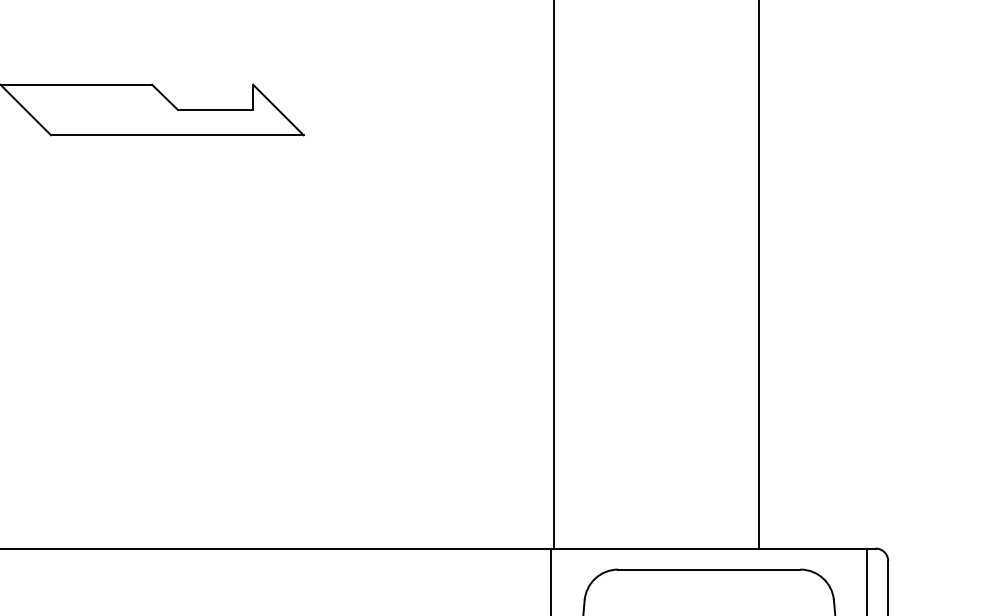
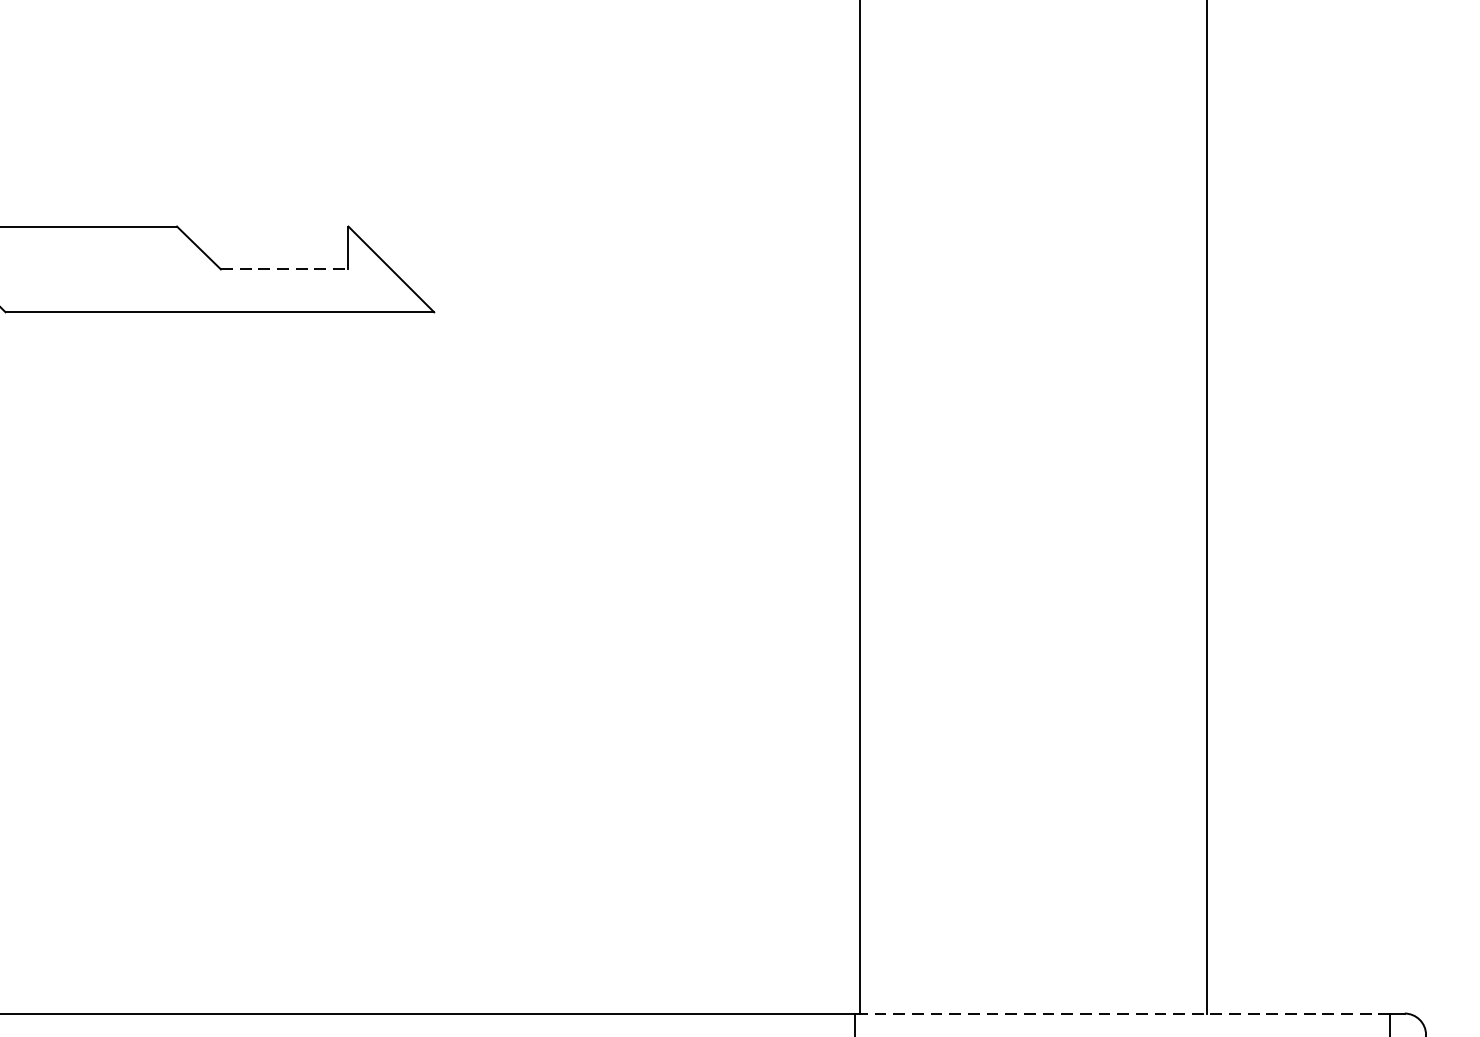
line: (215, 110) -> (284, 270), solid -> dashed
line: (709, 548) -> (1122, 1013), solid -> dashed

